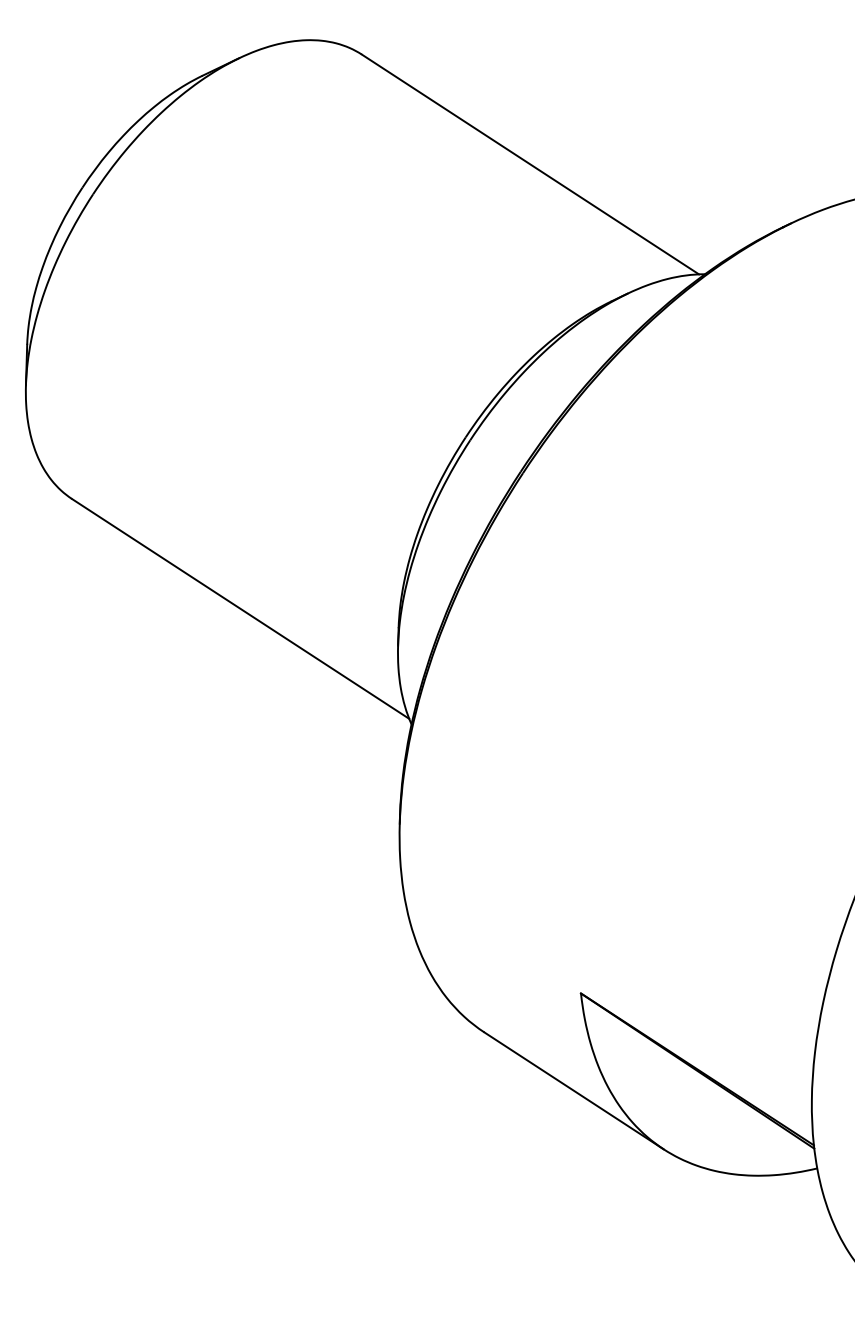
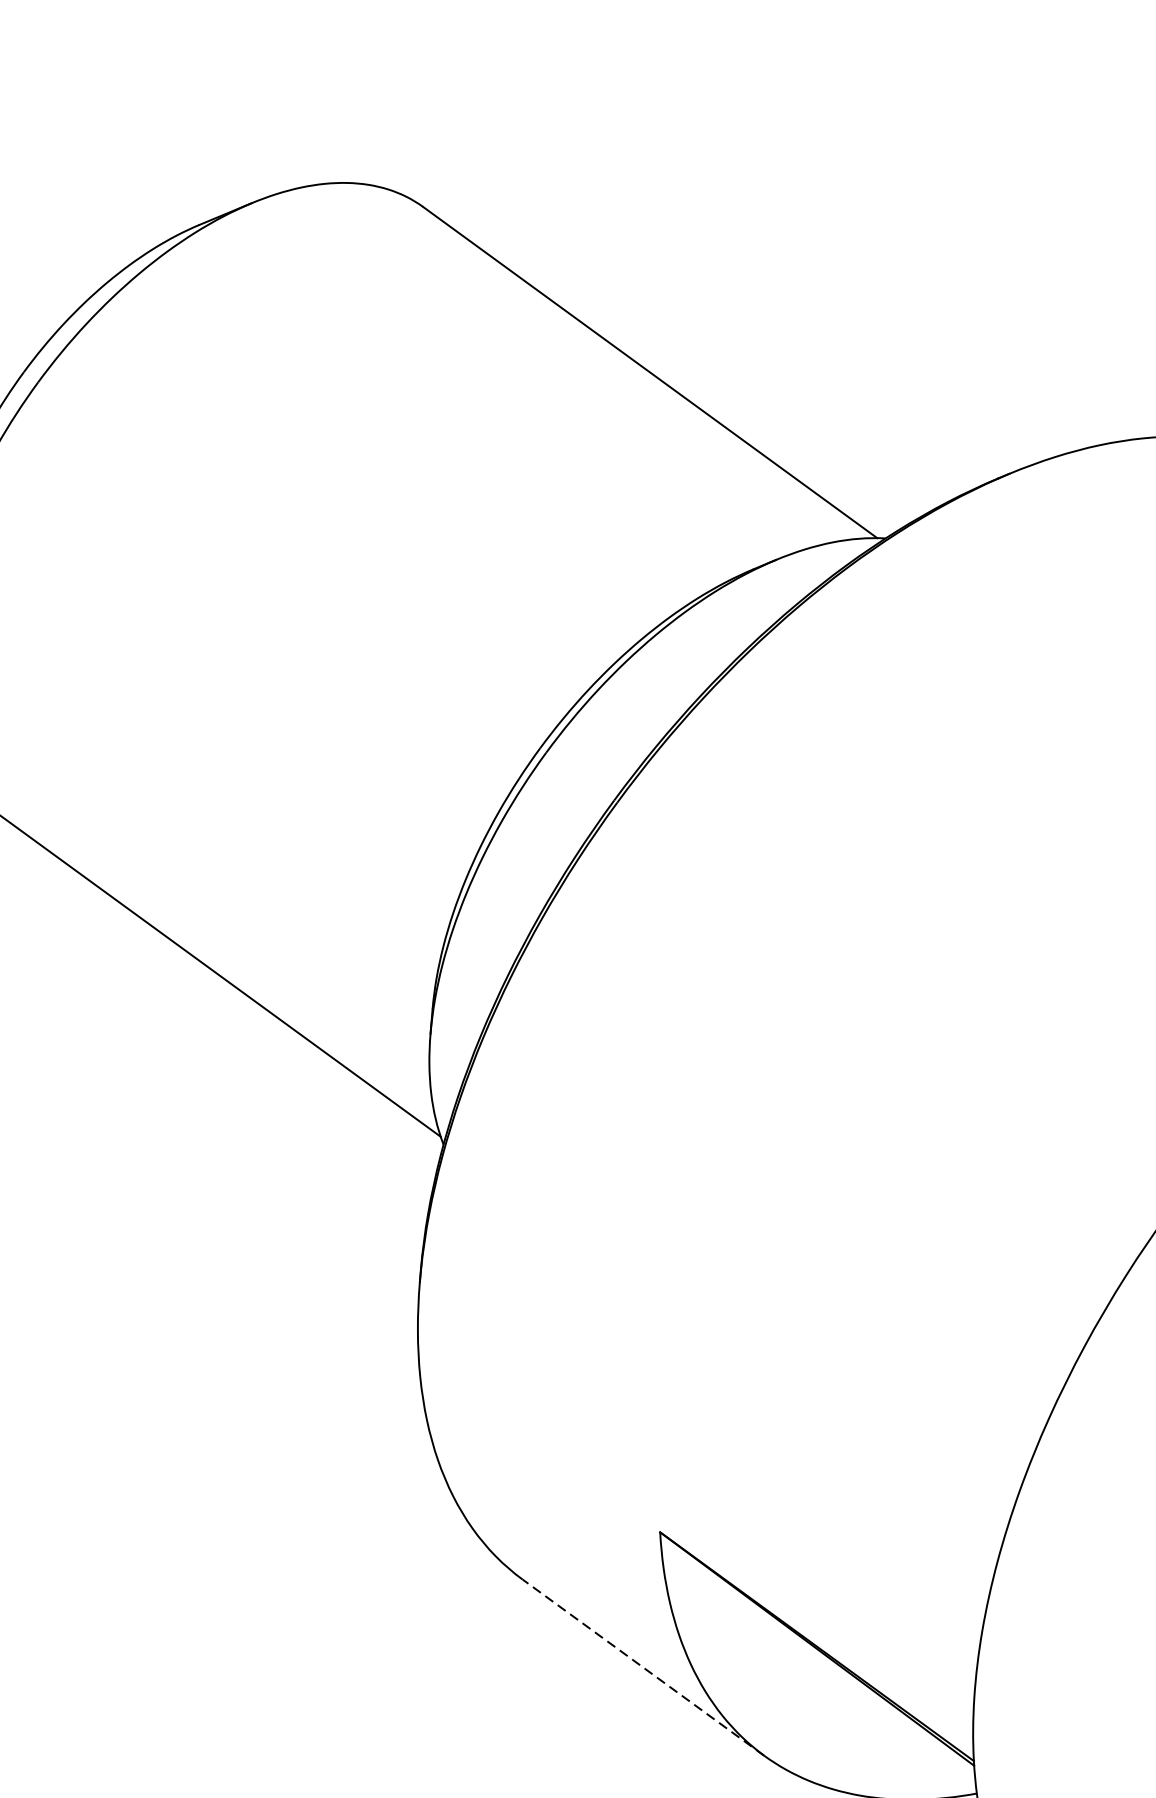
line: (573, 1090) -> (642, 1667), solid -> dashed

